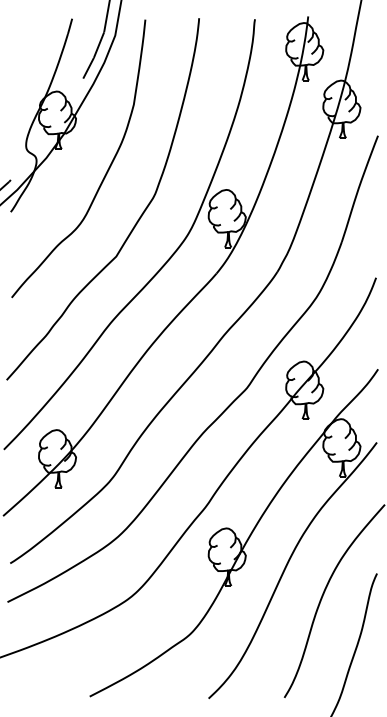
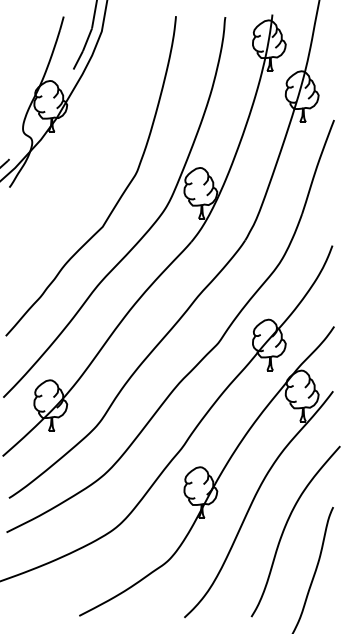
curve: (105, 172) -> (93, 152), removed

